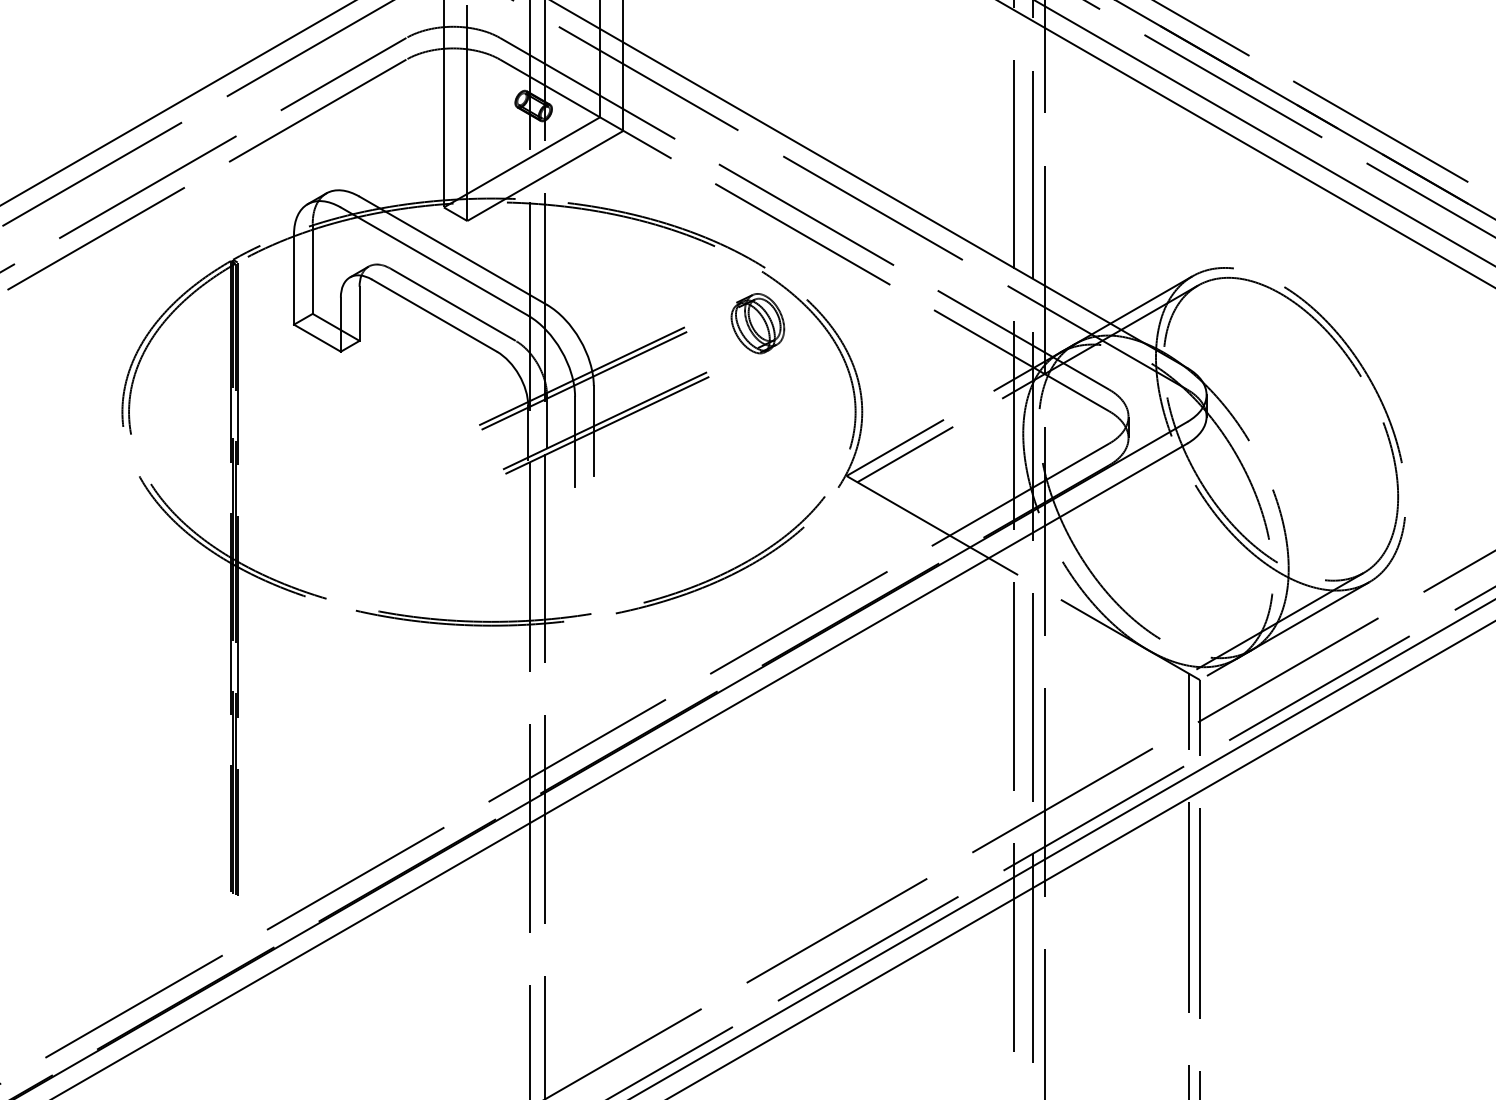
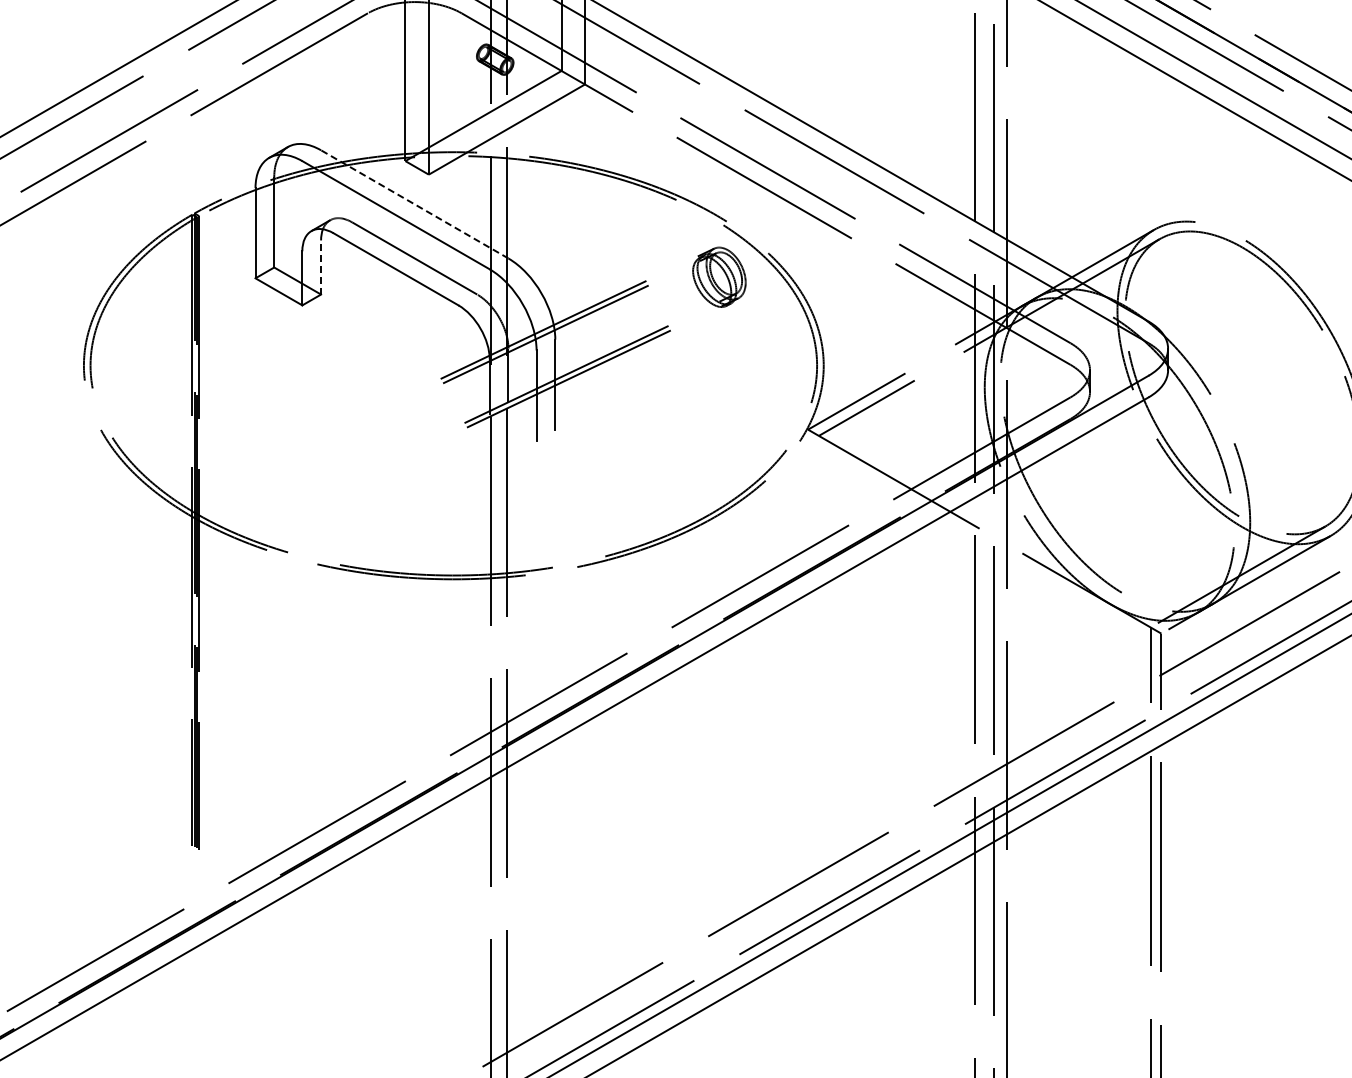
line: (452, 250) -> (414, 204), solid -> dashed
line: (359, 313) -> (321, 267), solid -> dashed

